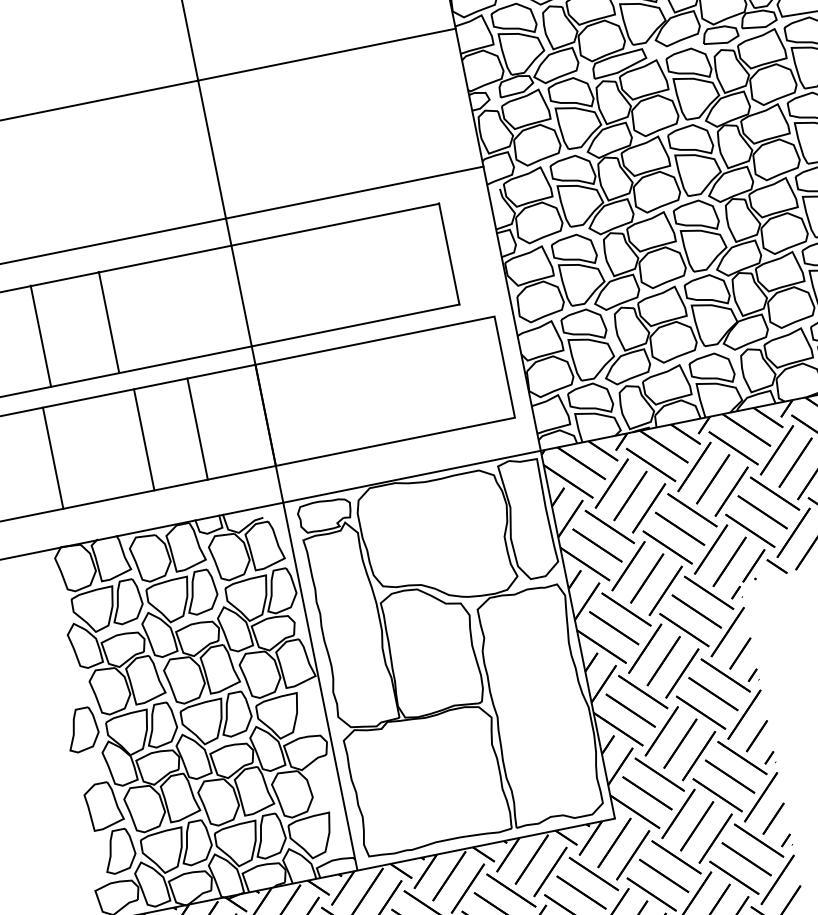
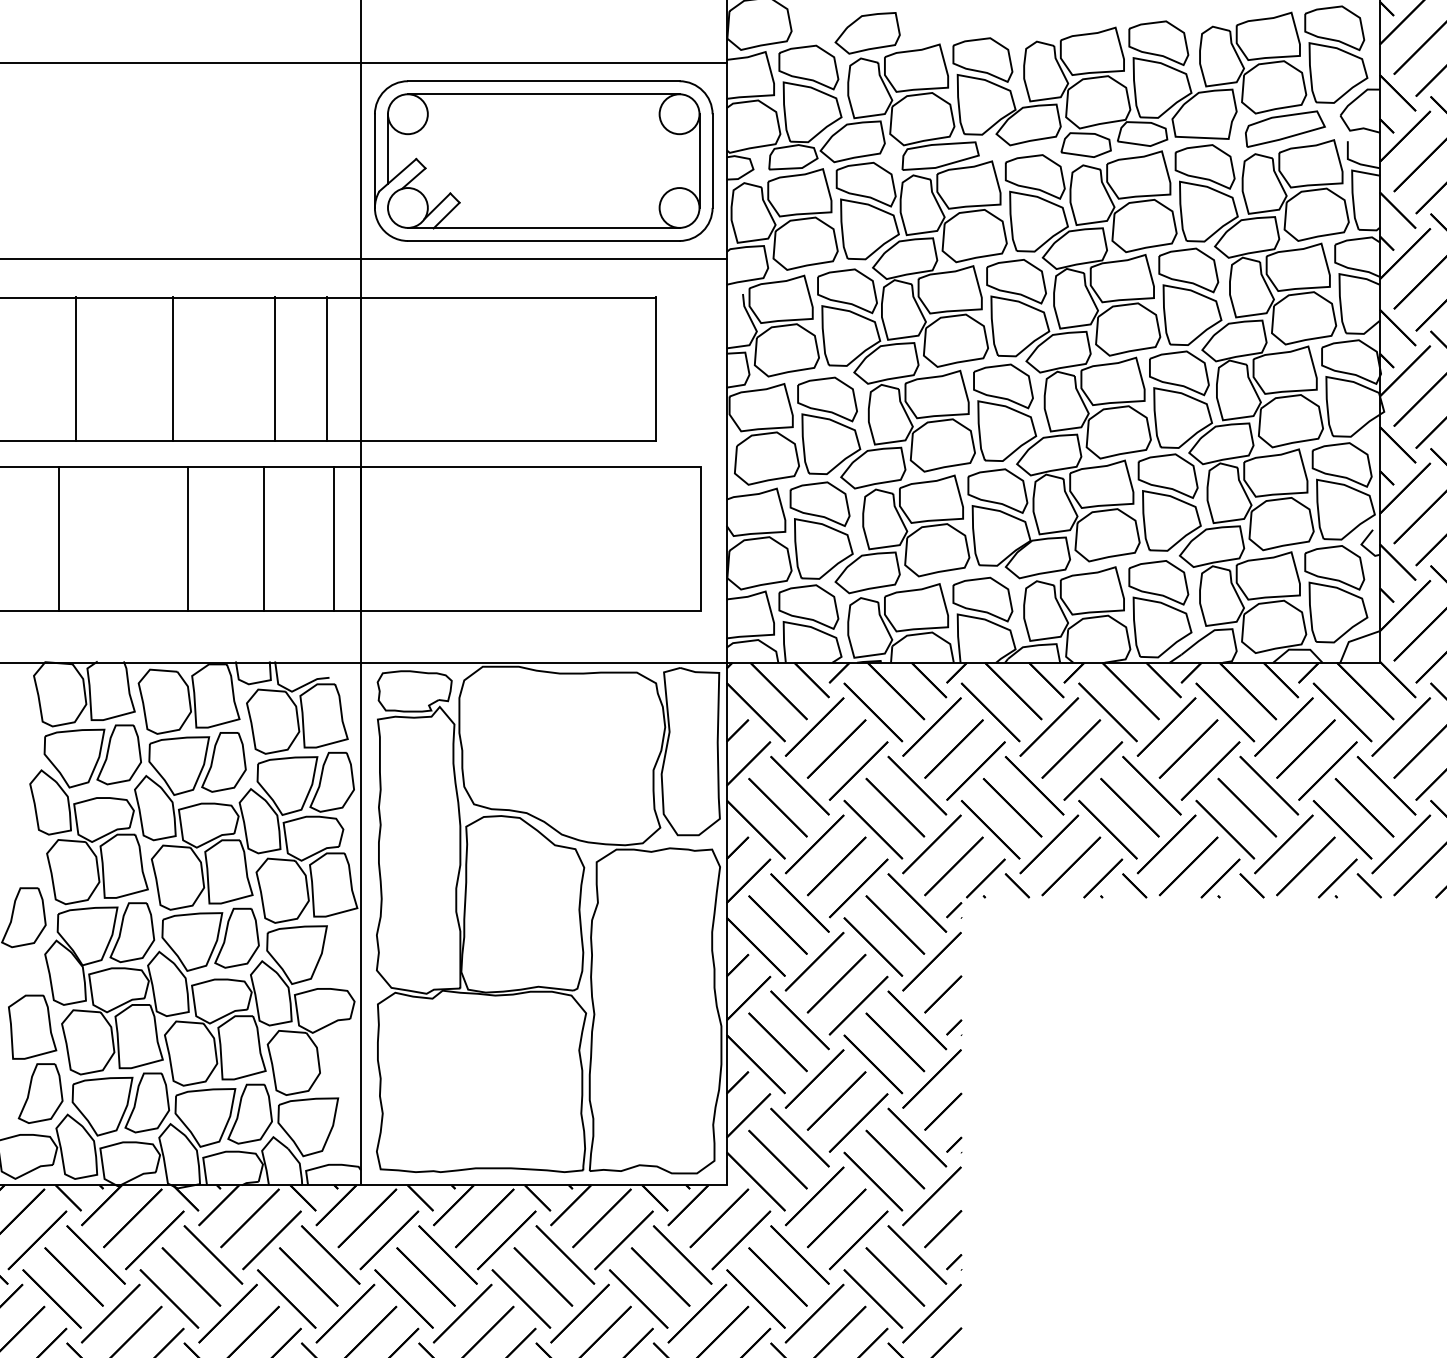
part: (340, 123) -> (543, 160), added
line: (218, 300) -> (327, 368), added
line: (180, 307) -> (274, 368), added
line: (247, 419) -> (334, 538), added

